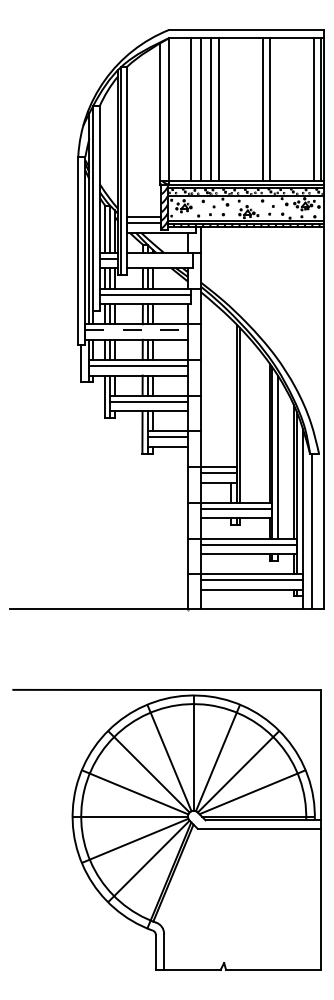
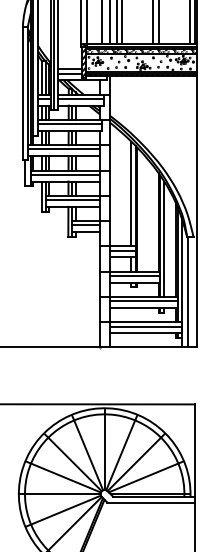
line: (159, 258) -> (80, 98), added
line: (136, 330) -> (64, 149), dashed -> solid
line: (231, 393) -> (131, 194), added

